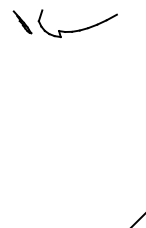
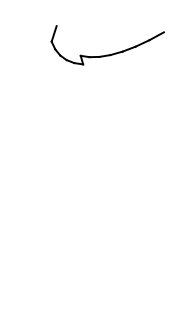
part: (22, 22) -> (28, 43), removed

